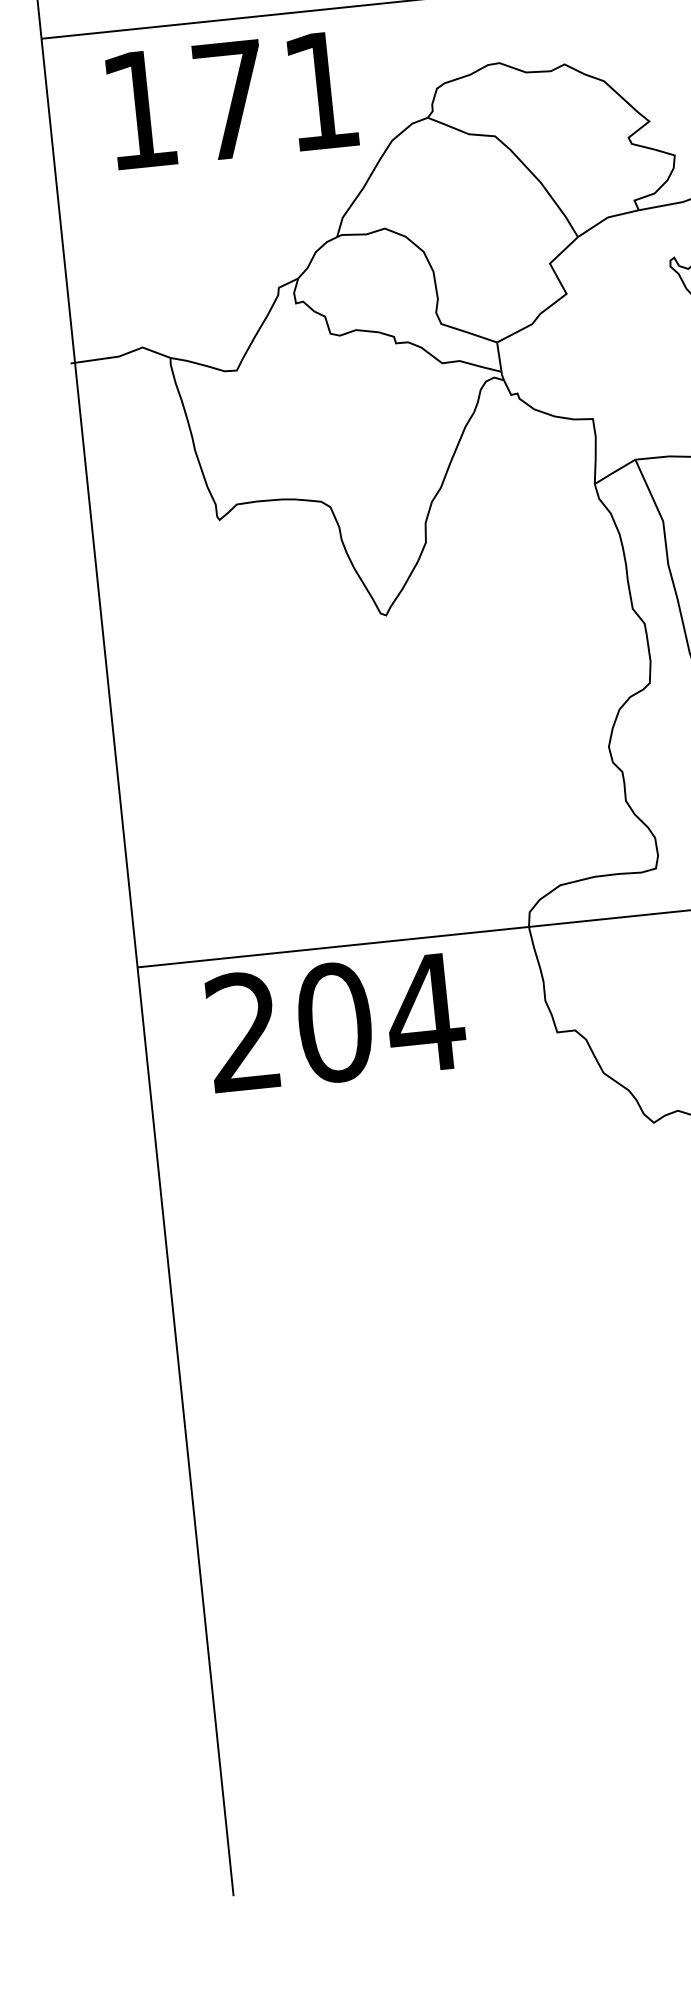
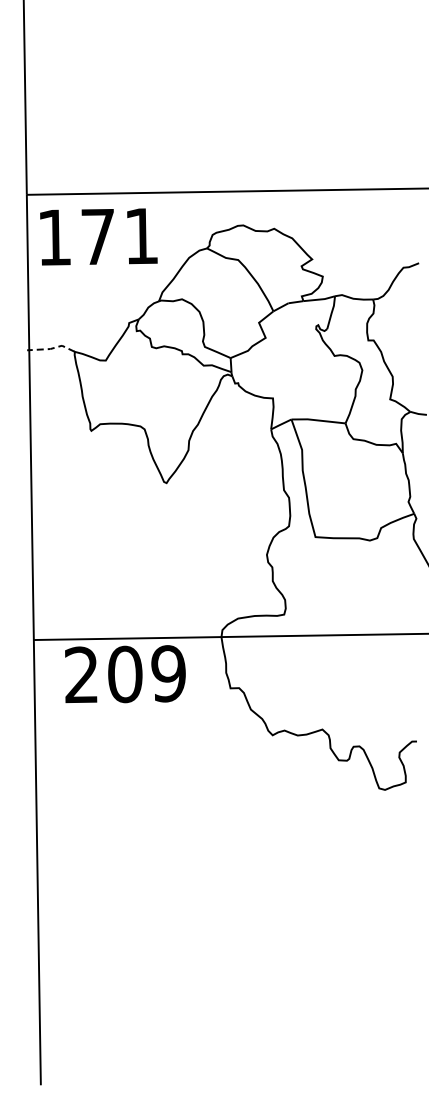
text: (231, 99) -> (98, 236), moved
line: (123, 355) -> (52, 348), solid -> dashed
text: (424, 1012) -> (168, 673), 204 -> 209

